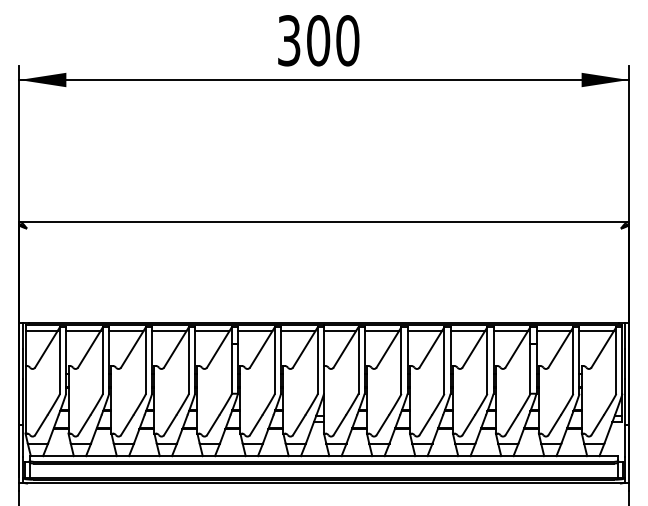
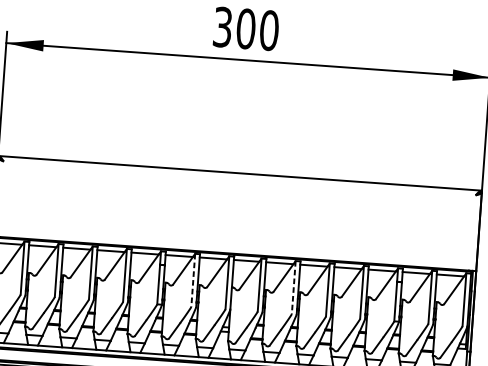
line: (274, 360) -> (192, 280), solid -> dashed
line: (401, 360) -> (293, 287), solid -> dashed

